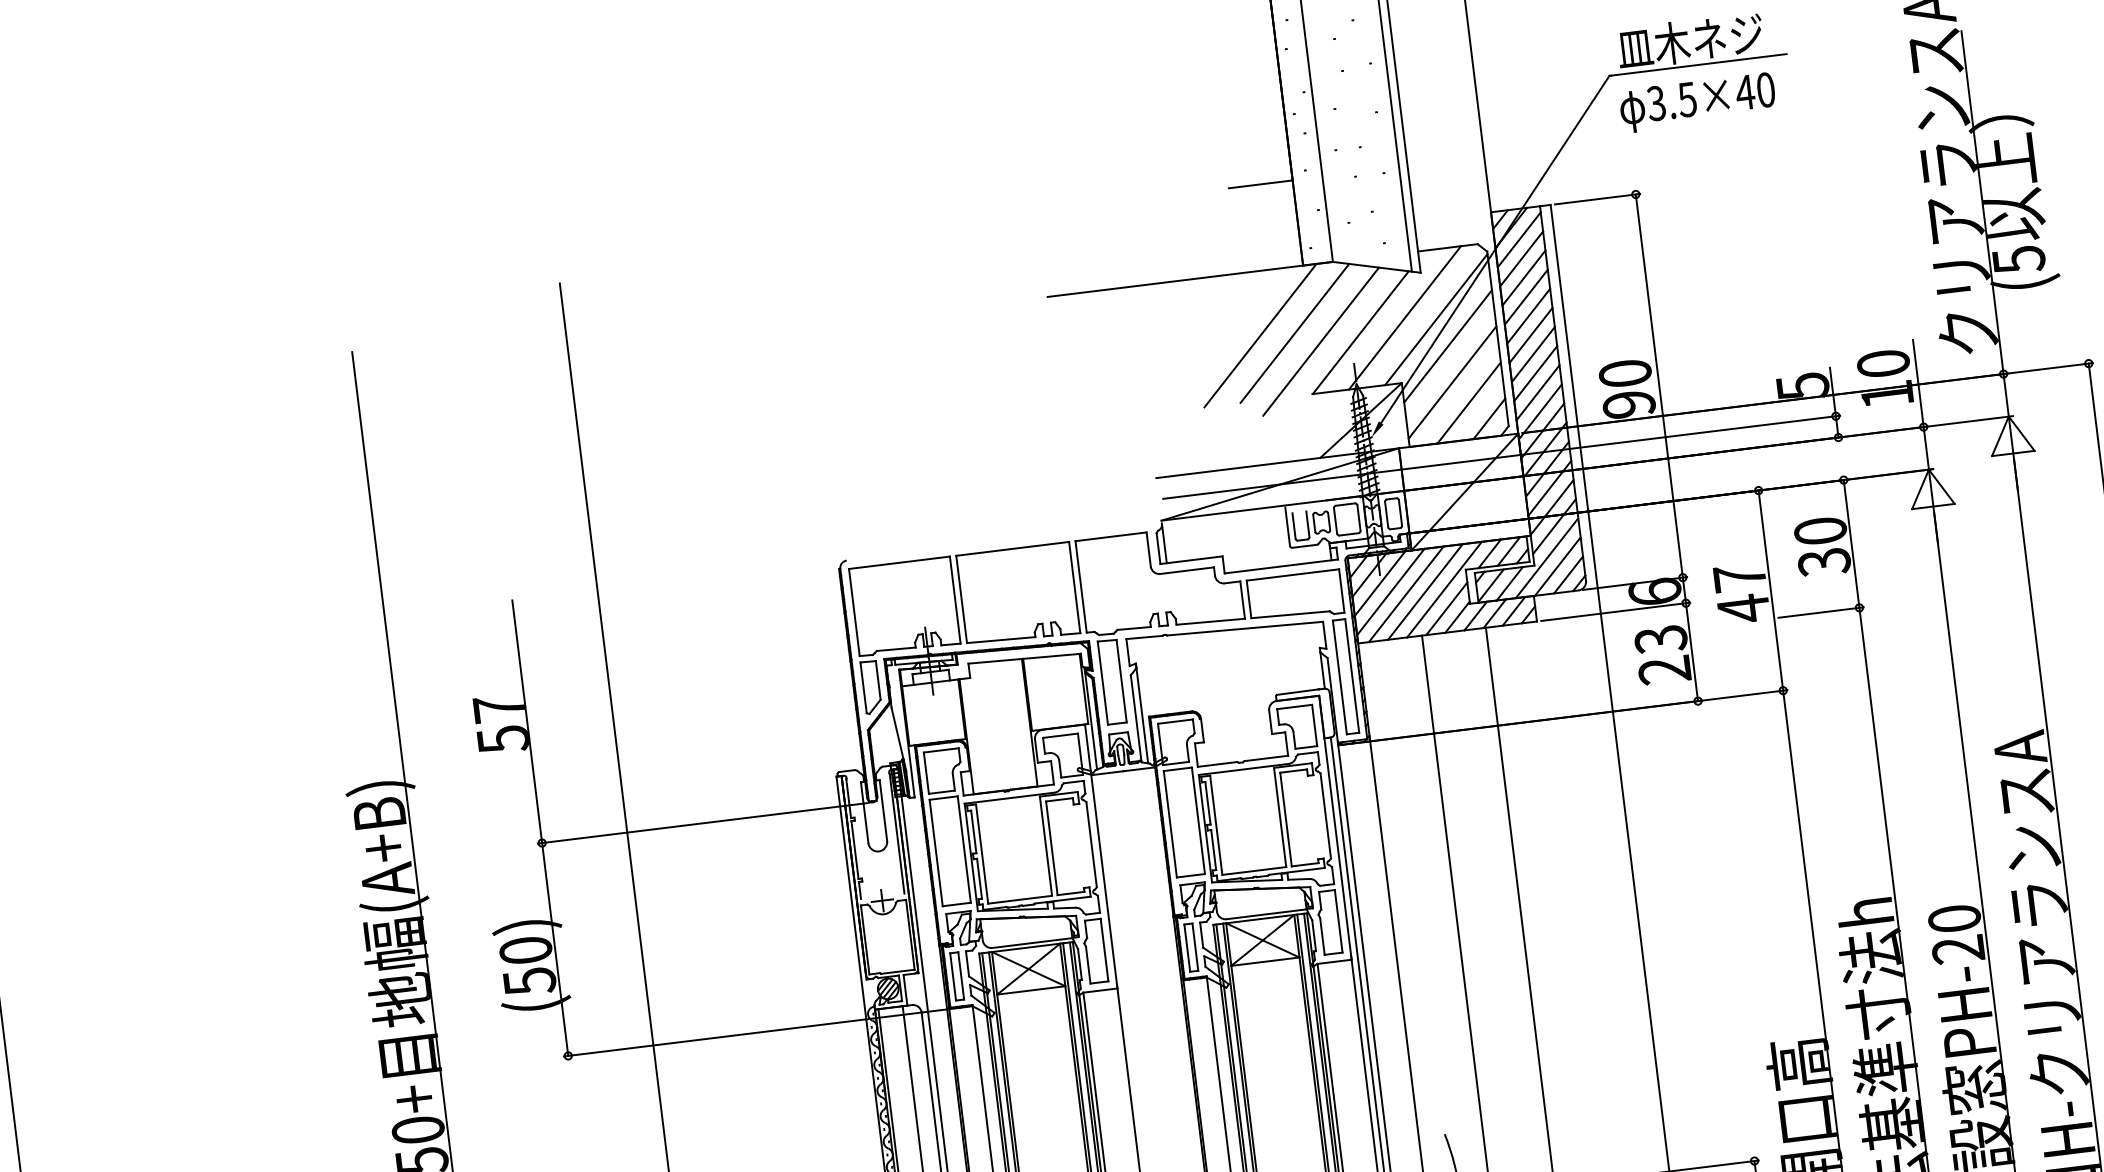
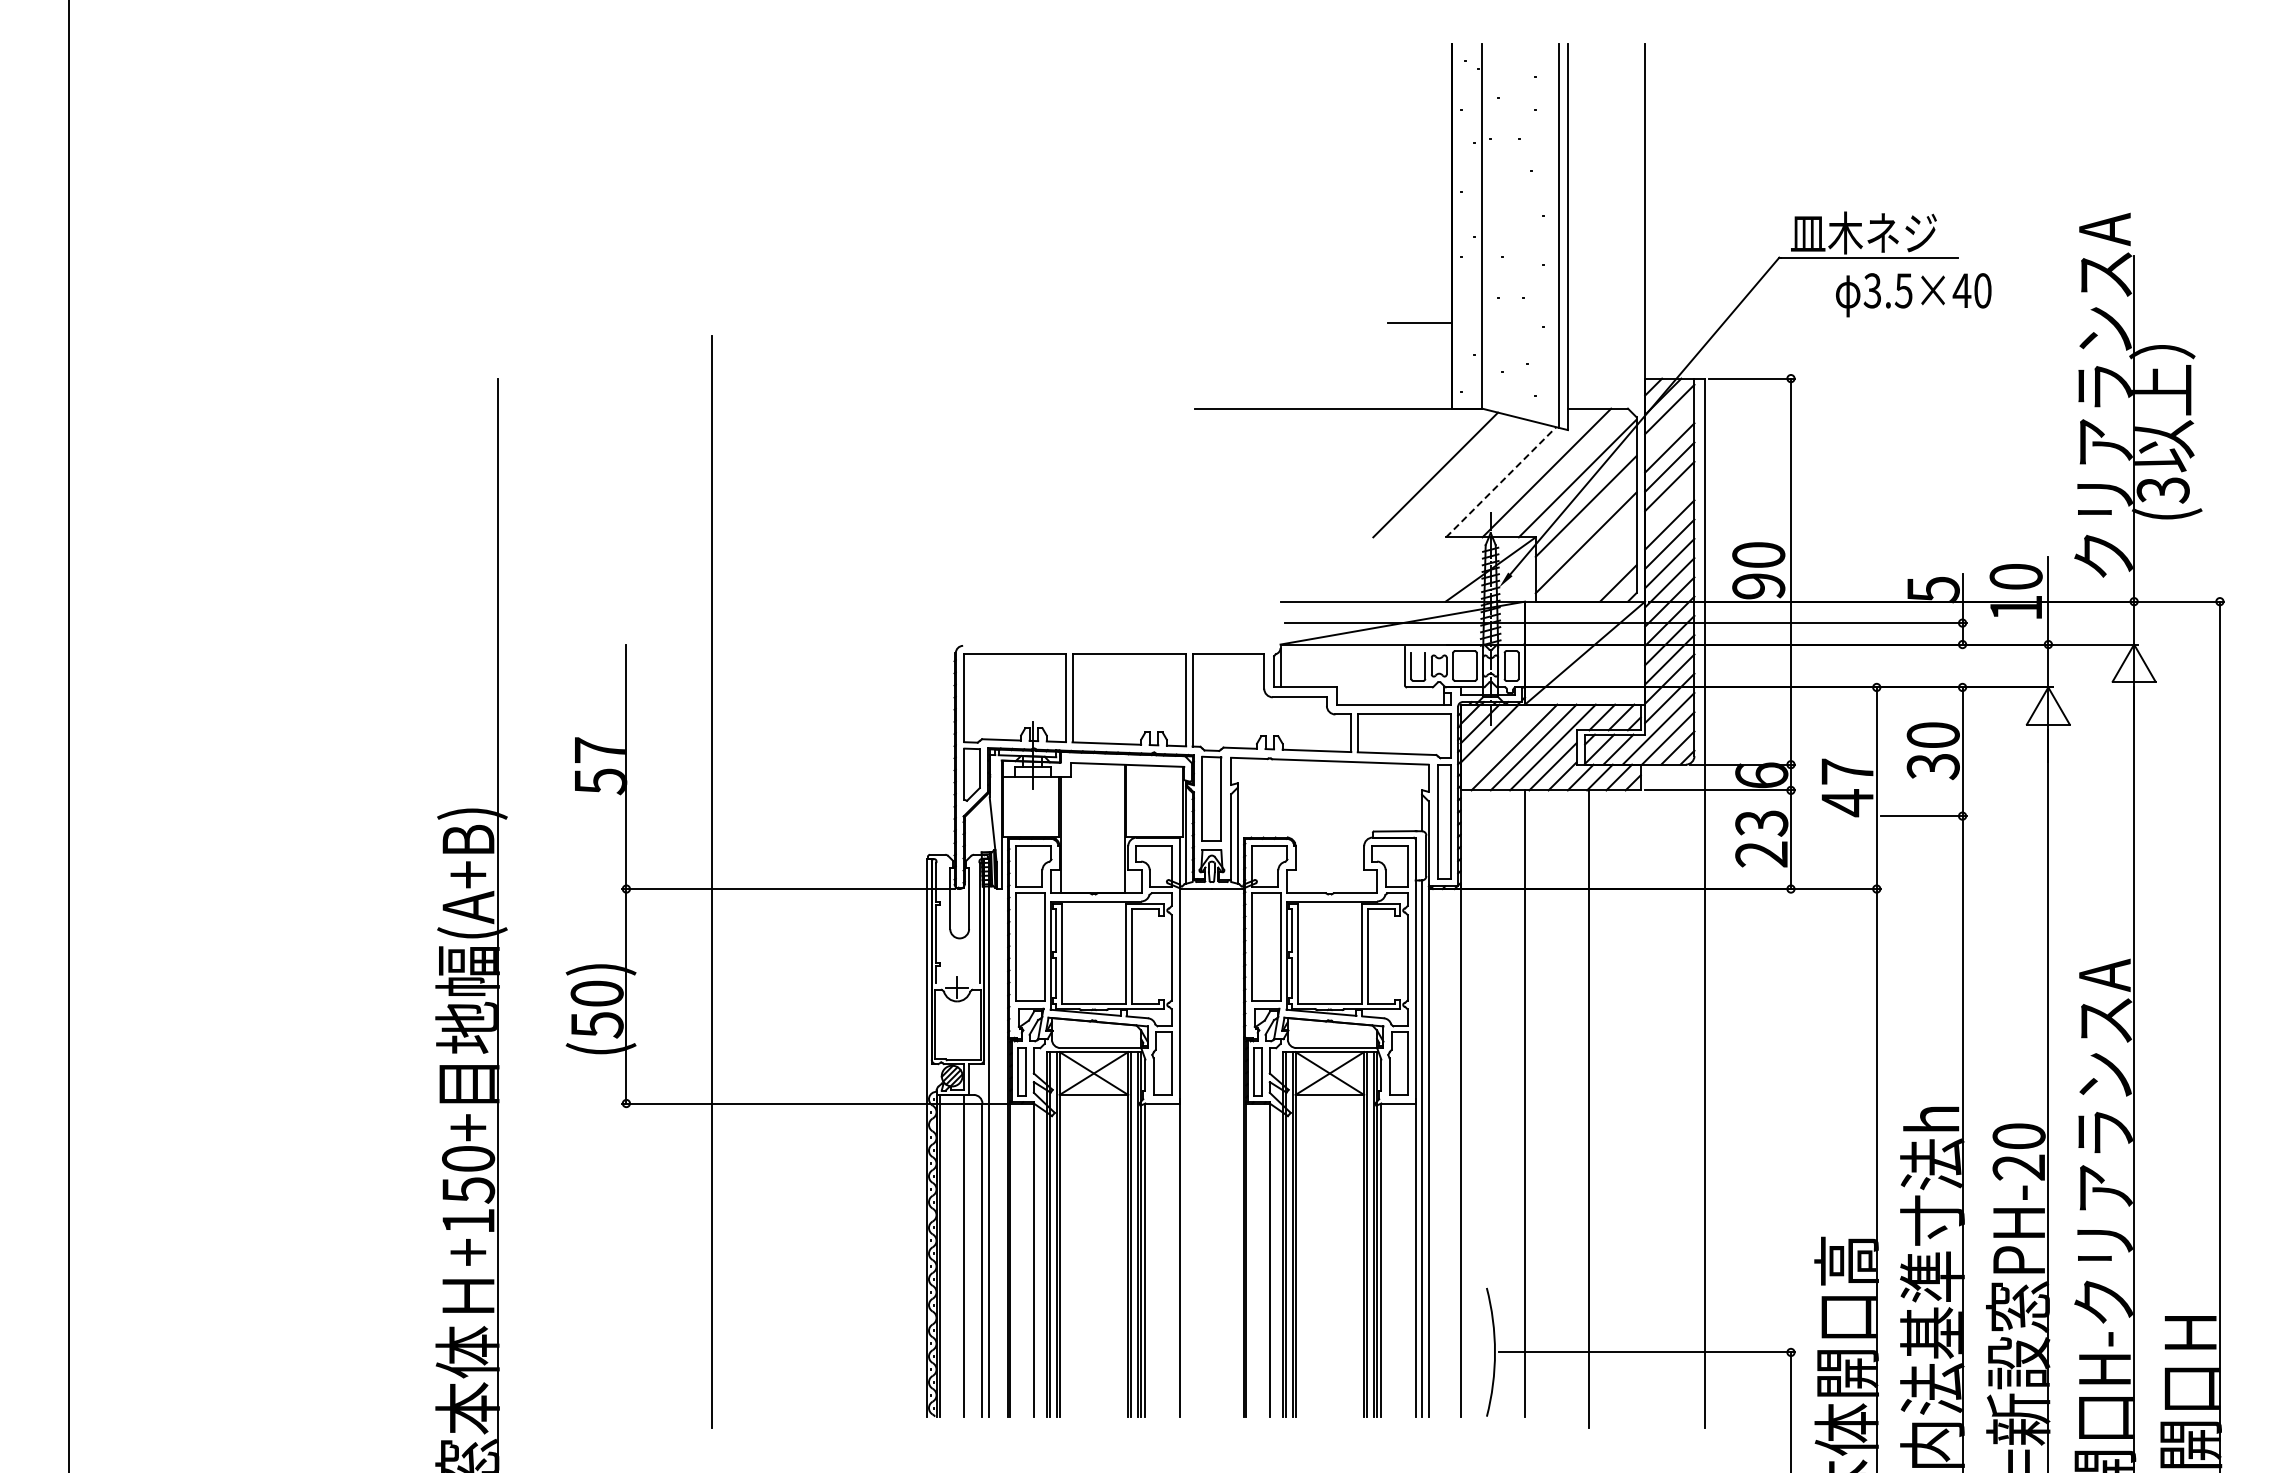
text: (1697, 103) -> (1913, 295), moved
line: (1521, 258) -> (1669, 428), removed
text: (2018, 260) -> (2162, 490), (5 -> (3
line: (1361, 332) -> (1501, 482), solid -> dashed
line: (1259, 335) -> (1400, 472), removed
line: (1530, 335) -> (1669, 505), removed
line: (1320, 340) -> (1460, 485), removed
line: (1468, 402) -> (1599, 564), removed
line: (1390, 592) -> (1499, 743), removed

